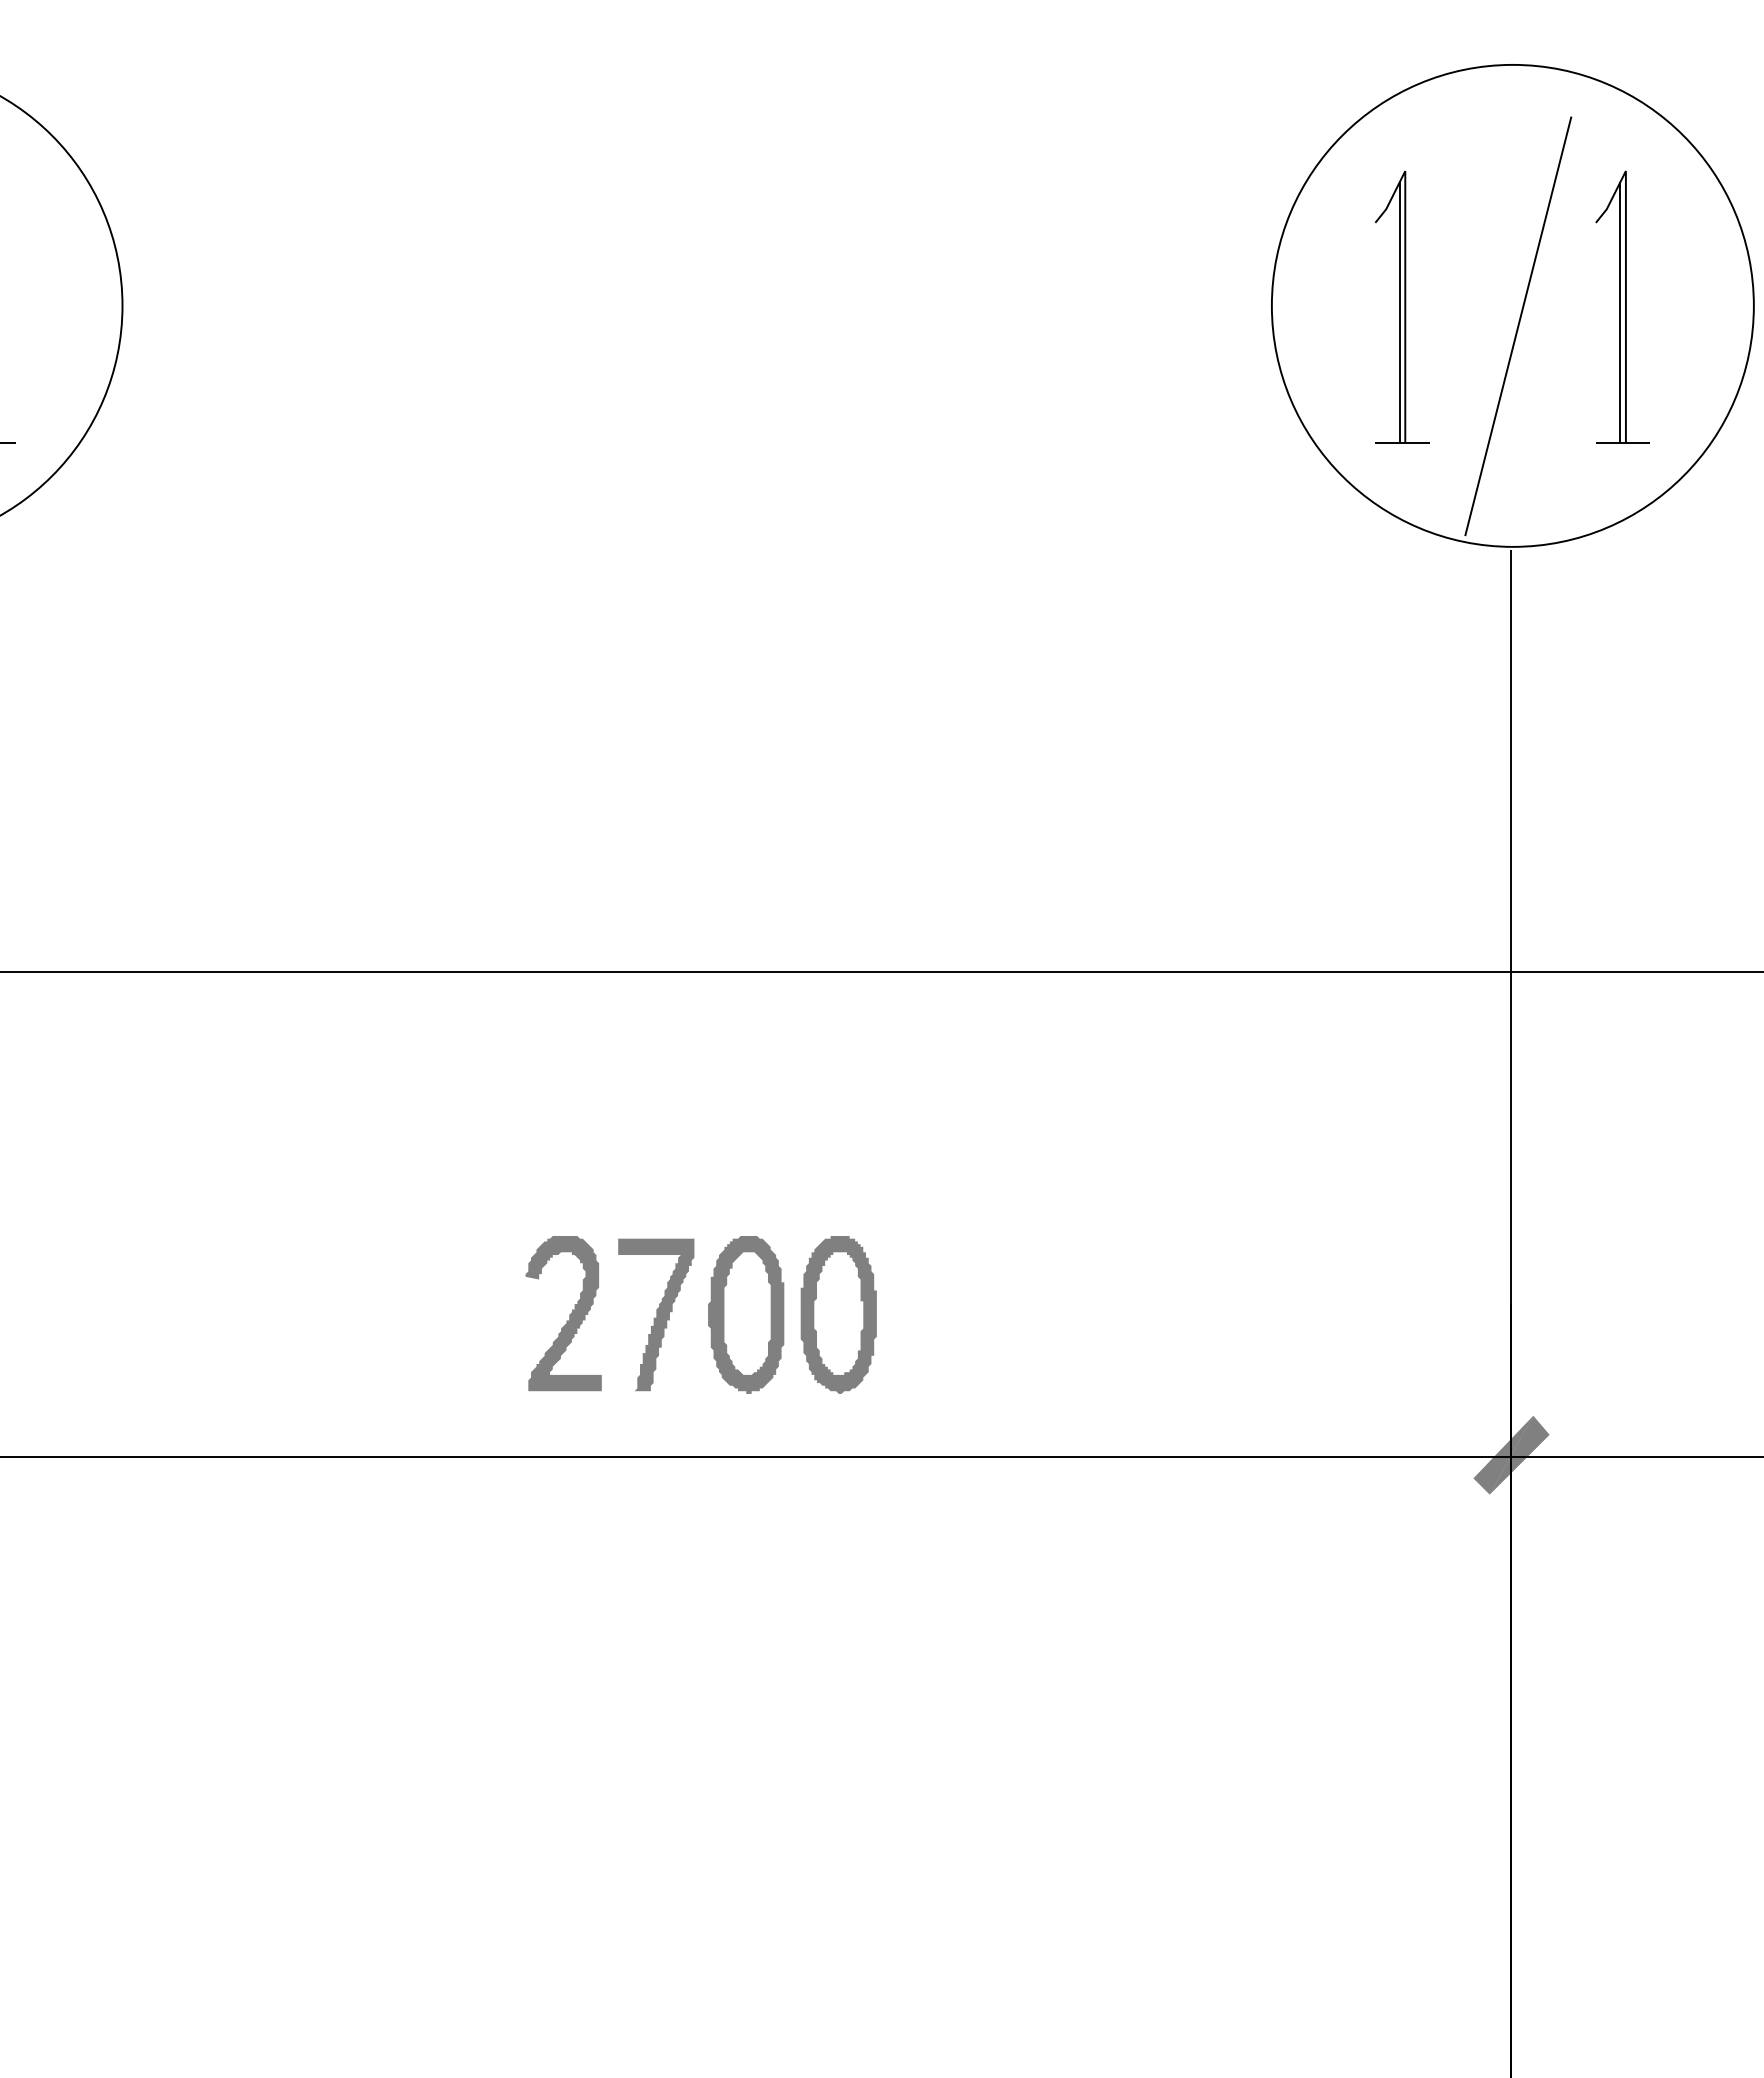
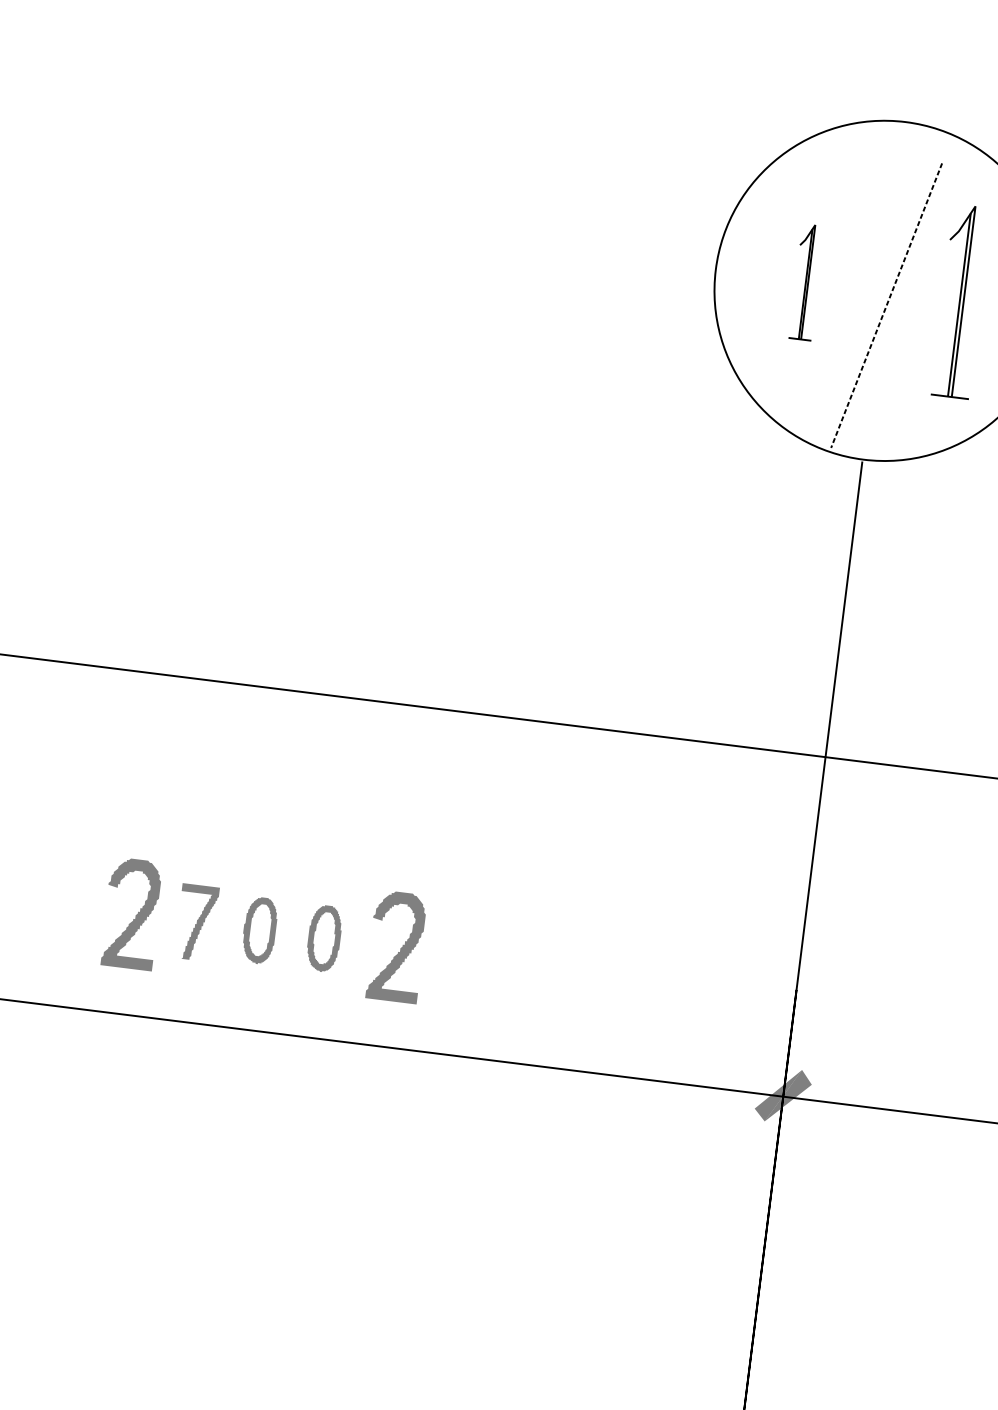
part: (1401, 306) -> (806, 281), size x0.6
line: (1518, 326) -> (886, 305), solid -> dashed
part: (656, 1314) -> (196, 922), size x0.7
part: (746, 1314) -> (259, 930), size x0.6
part: (838, 1314) -> (324, 938), size x0.6
part: (947, 1314) -> (400, 947), added

